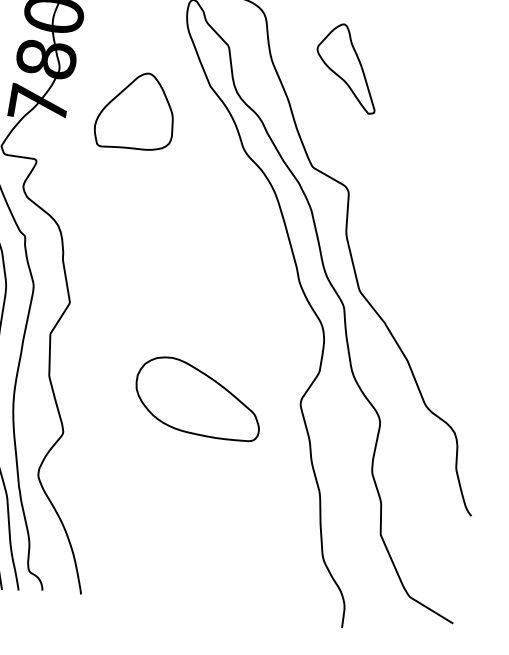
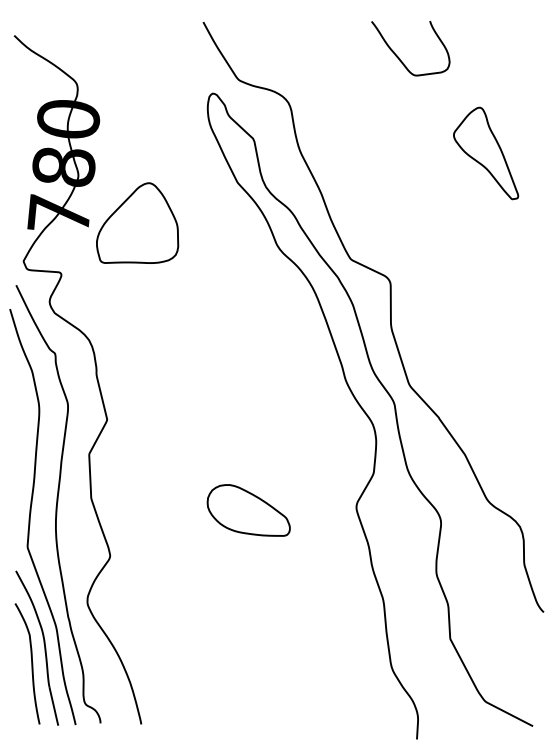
part: (347, 68) -> (486, 153), moved
part: (134, 110) -> (137, 222), moved
part: (197, 398) -> (248, 510), size x0.62

